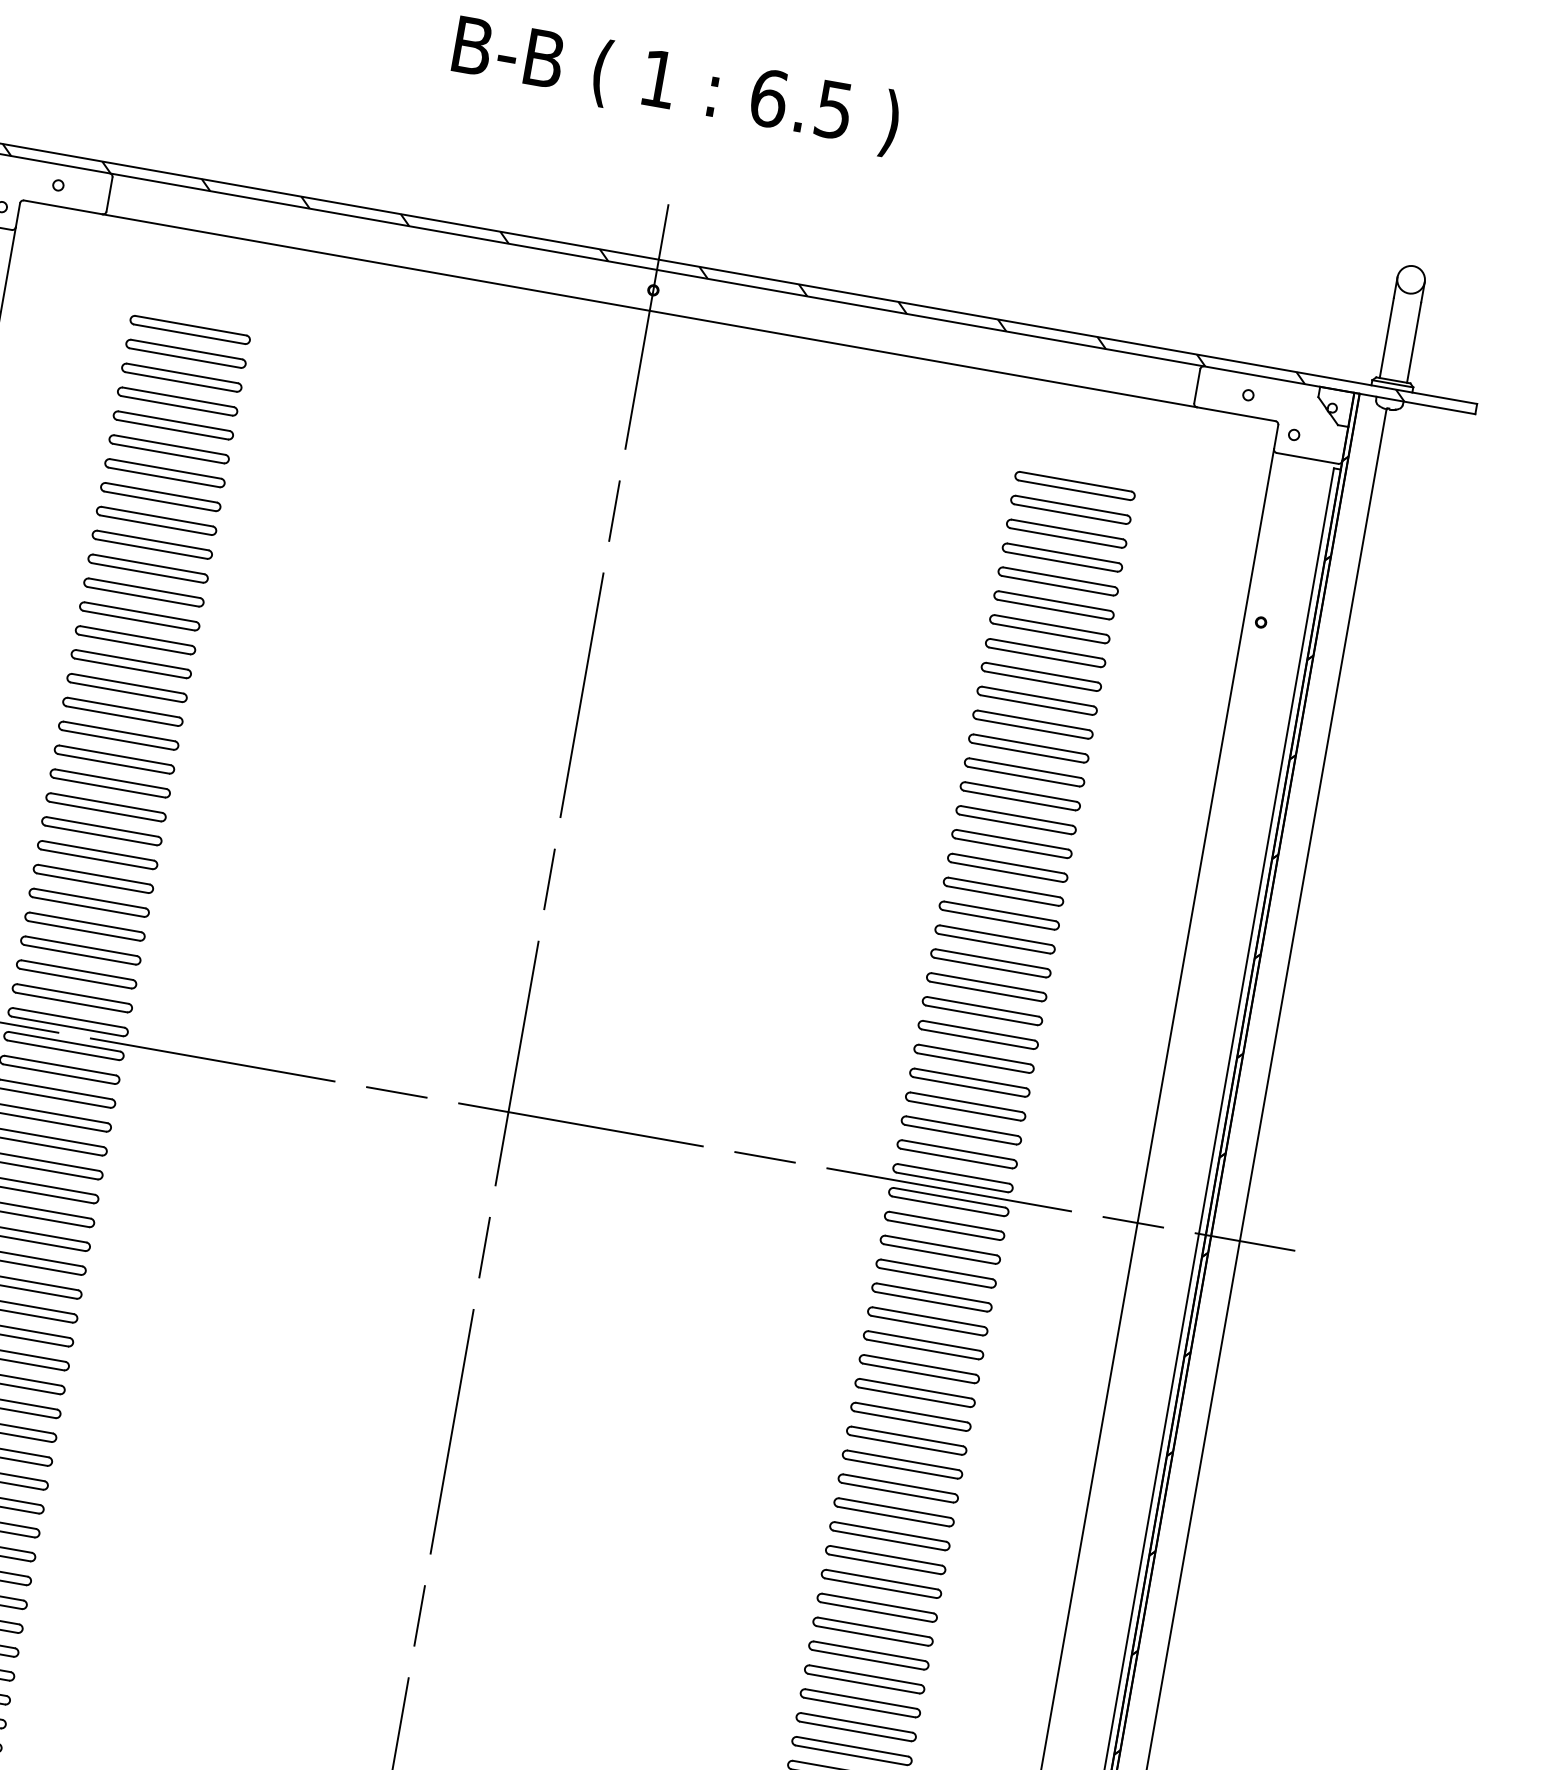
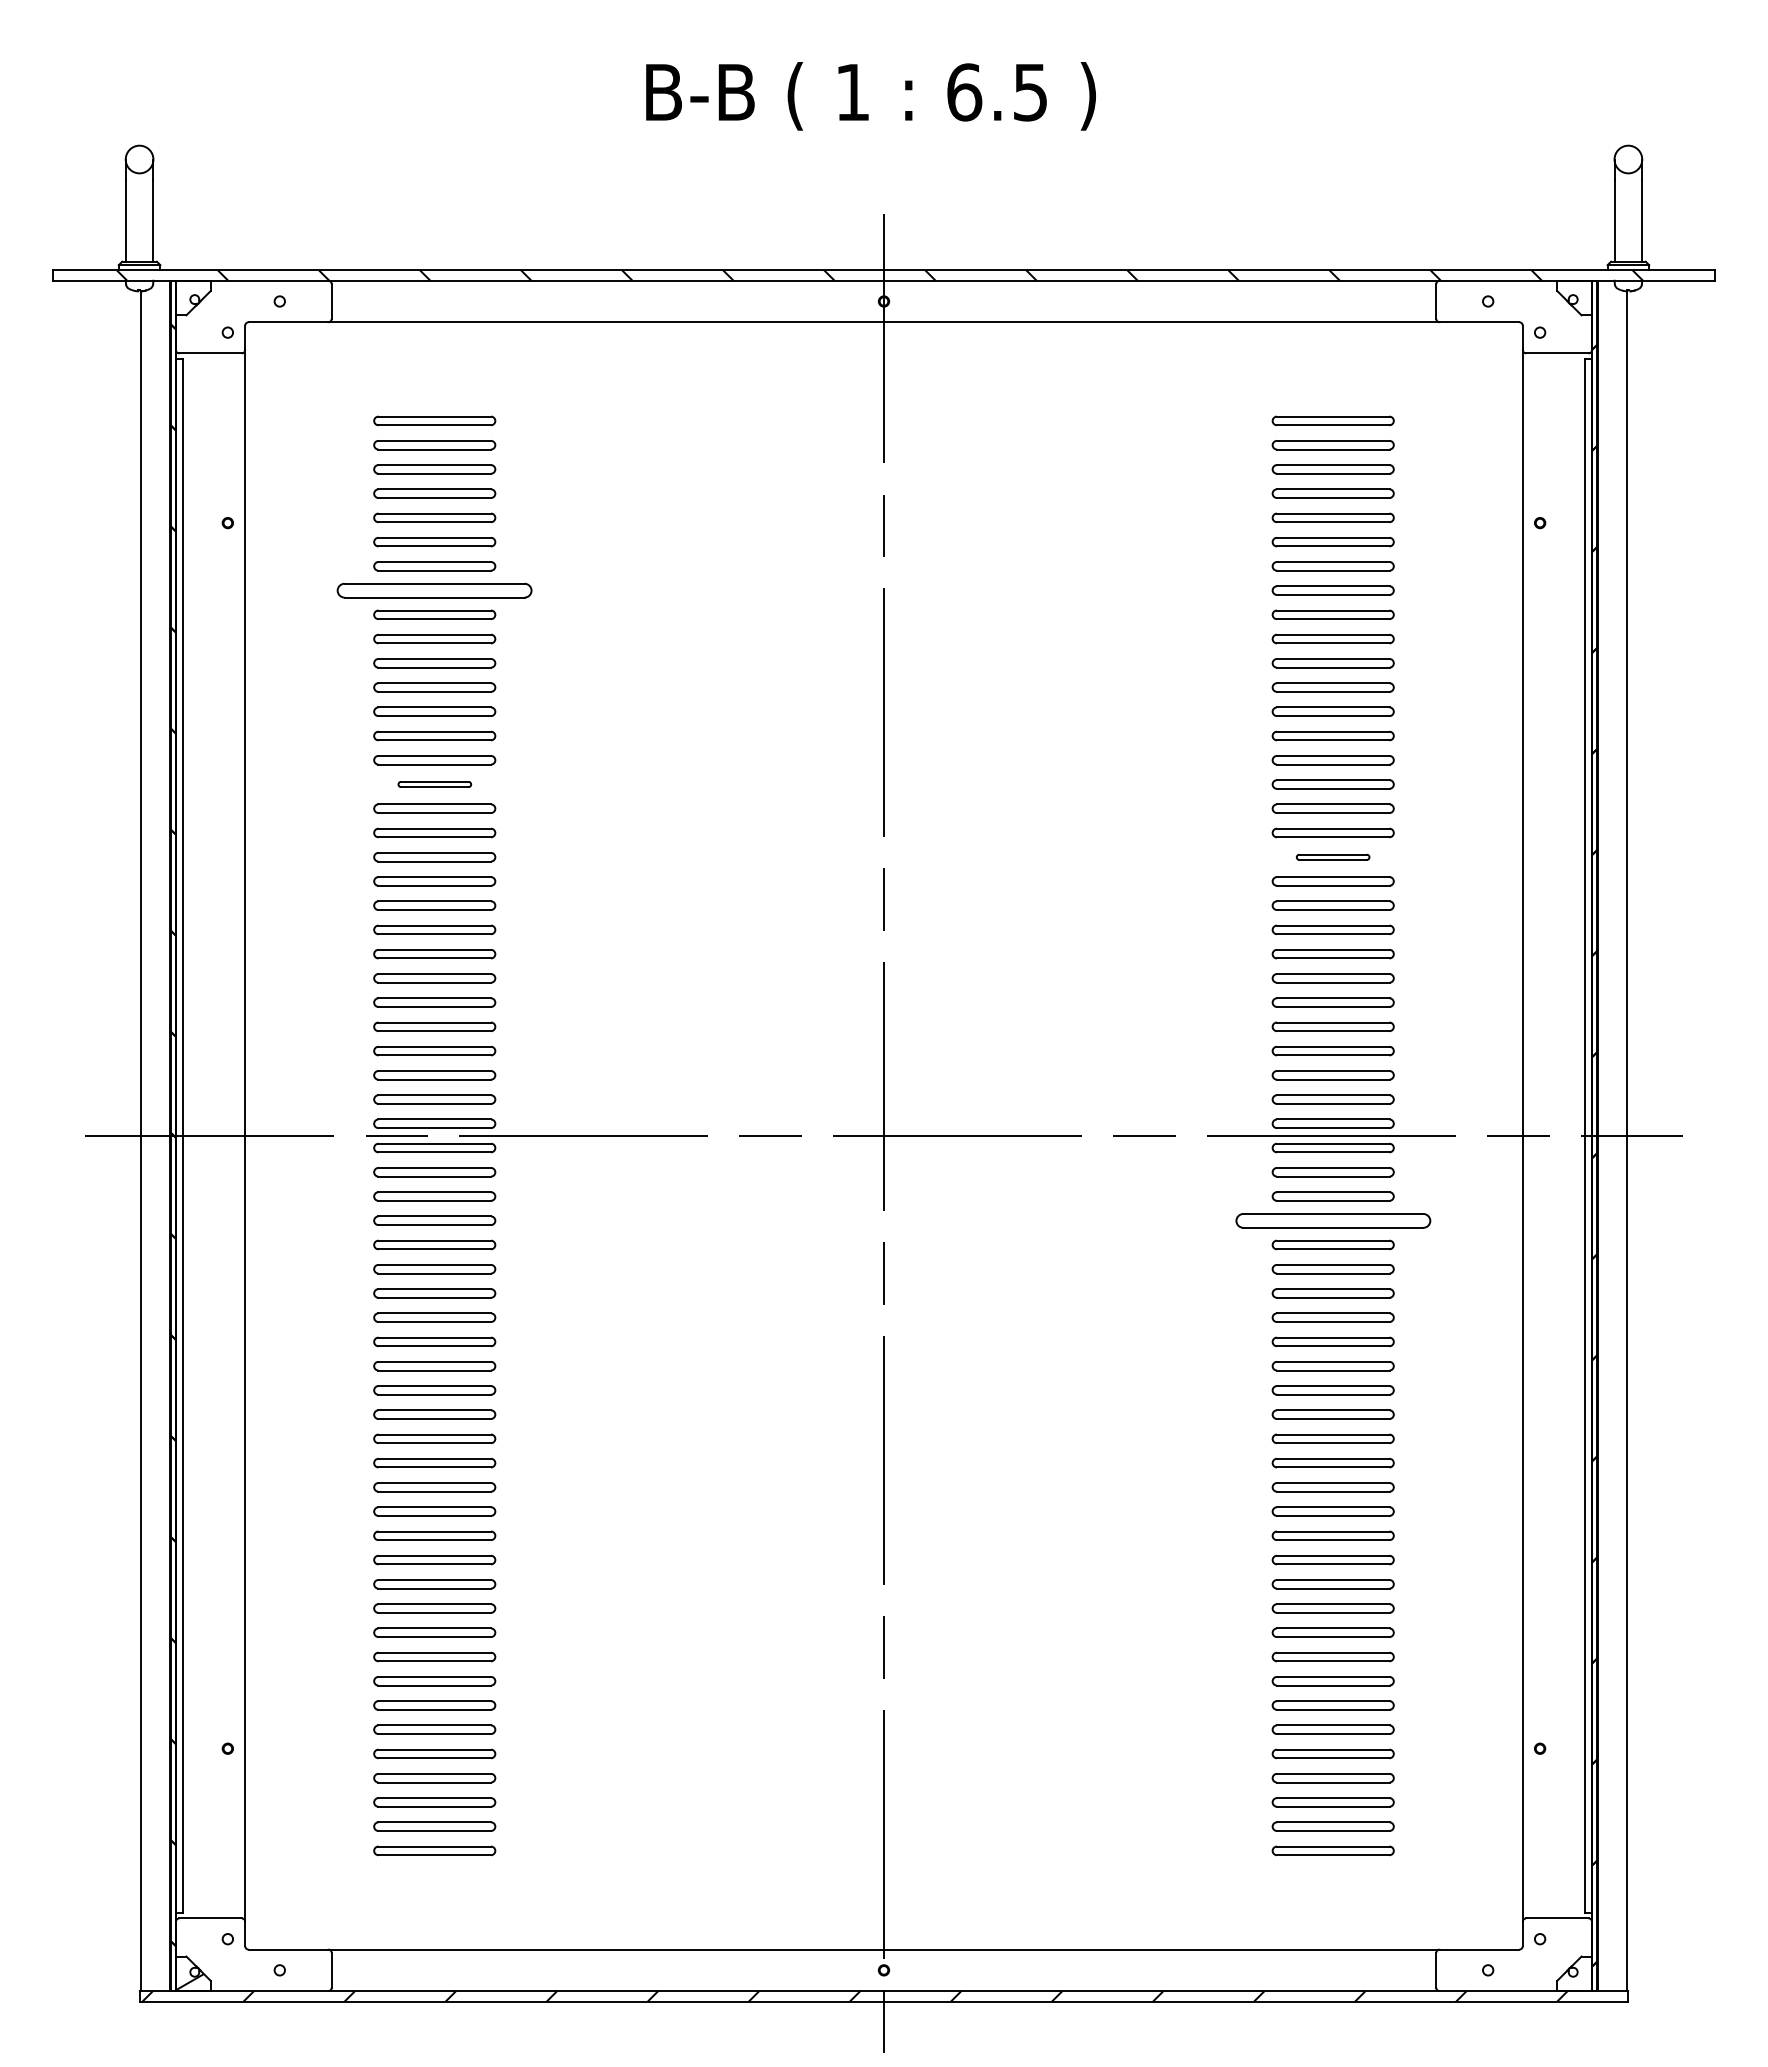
part: (160, 496) -> (434, 590), size x1.6
part: (126, 687) -> (434, 784), size x0.6
part: (998, 915) -> (1332, 857), size x0.6
part: (935, 1273) -> (1332, 1220), size x1.6

